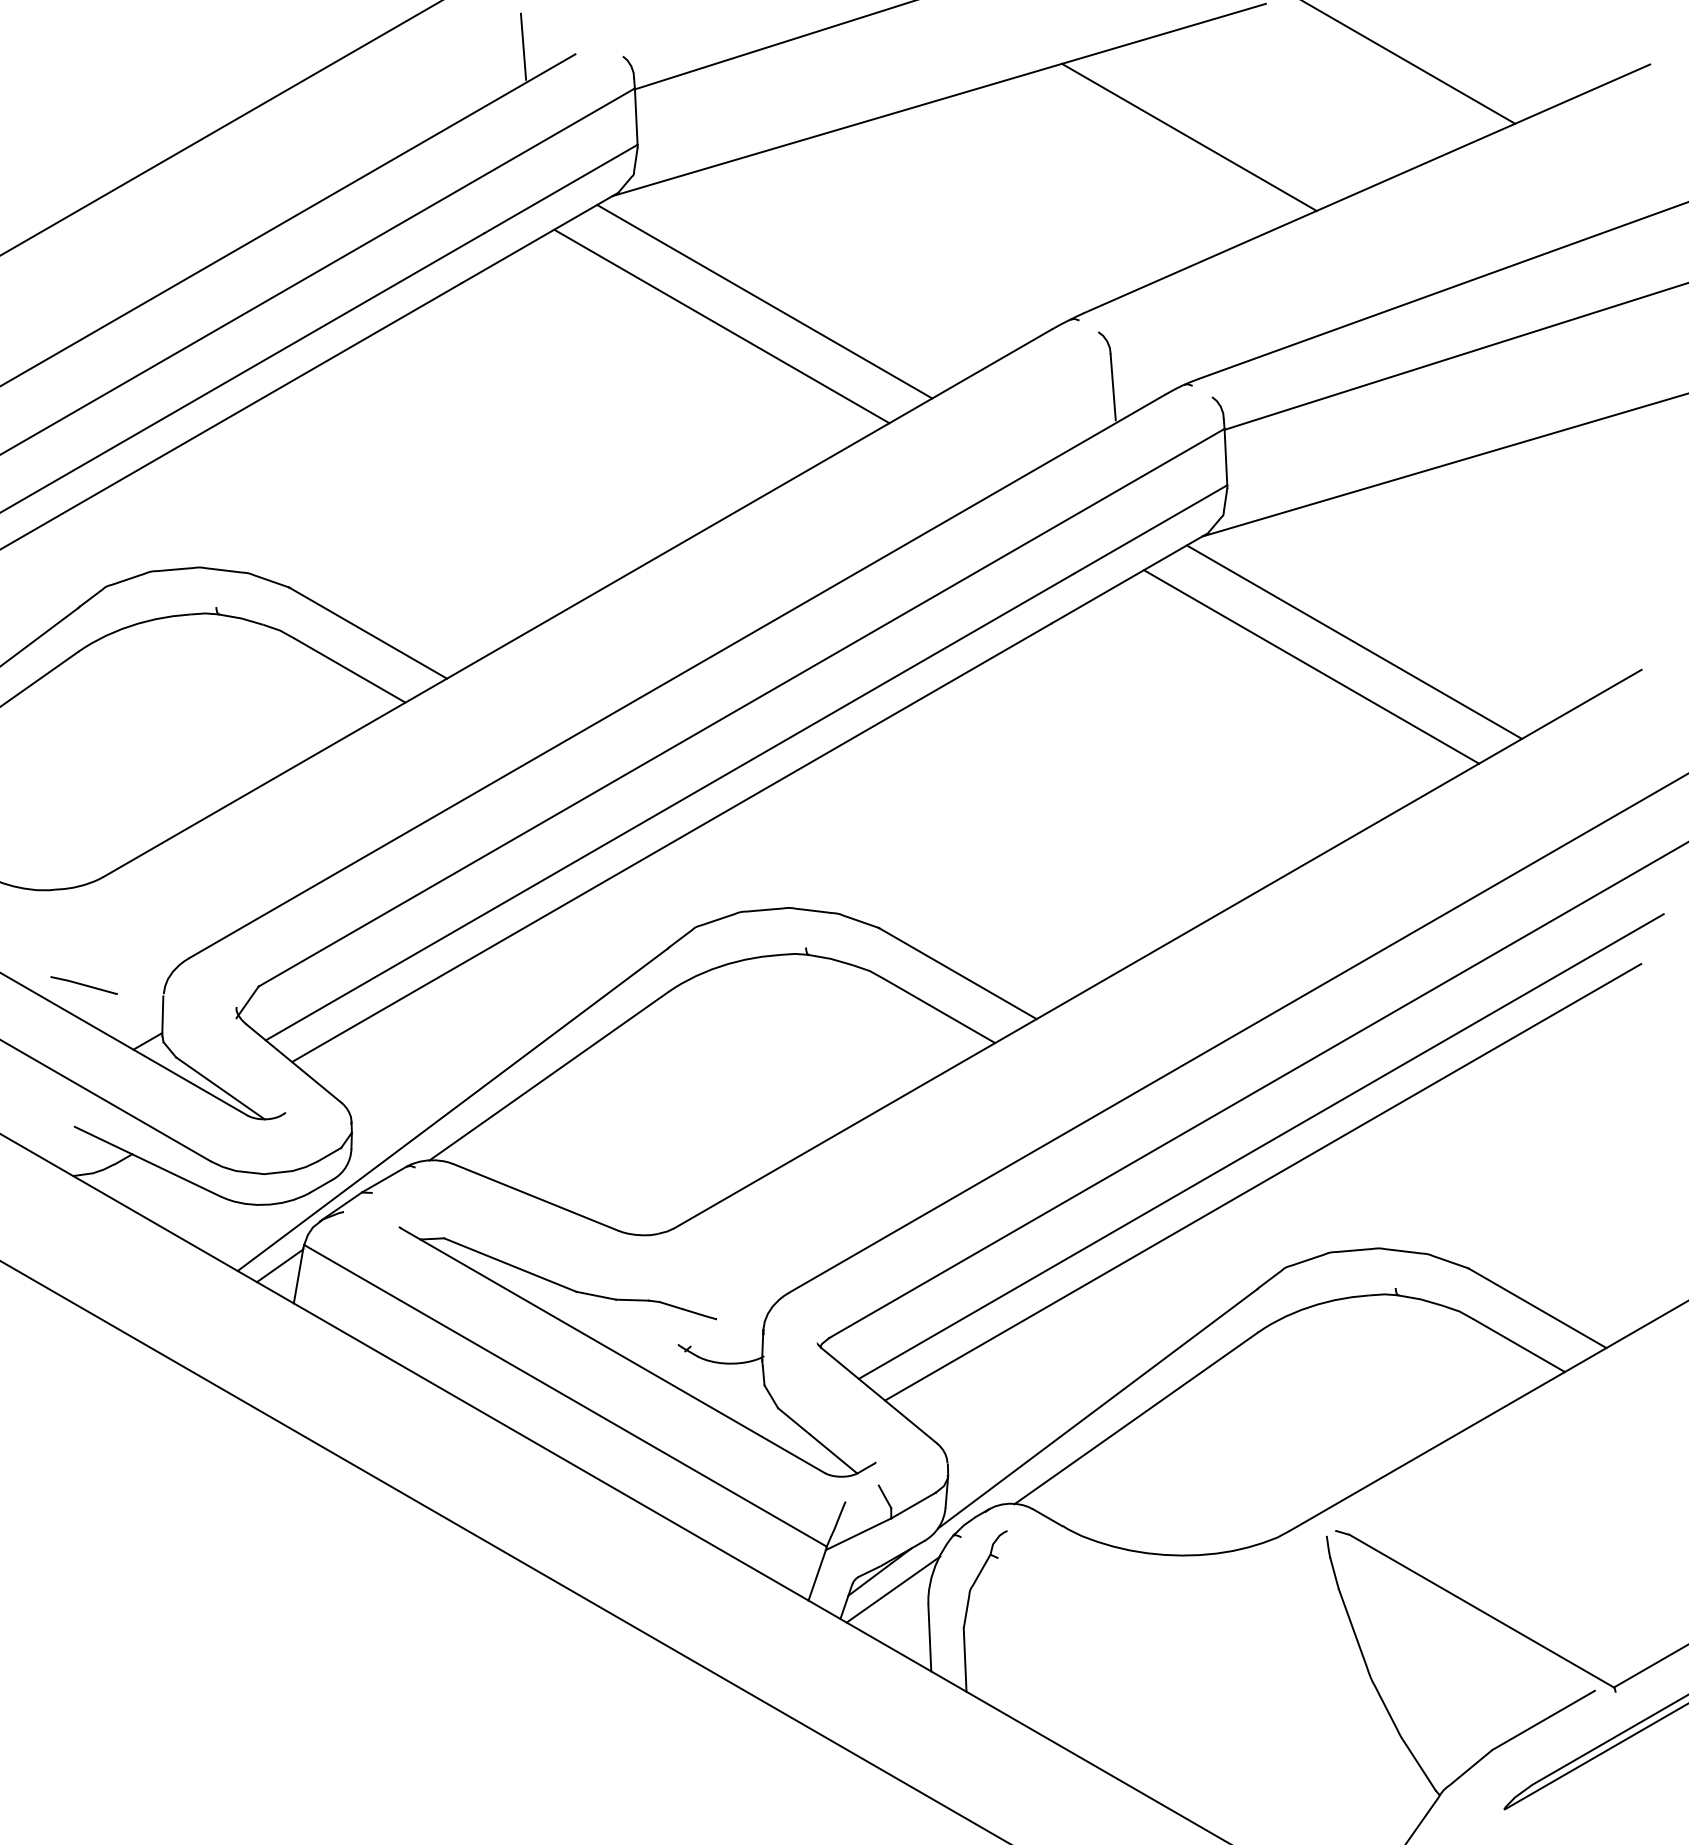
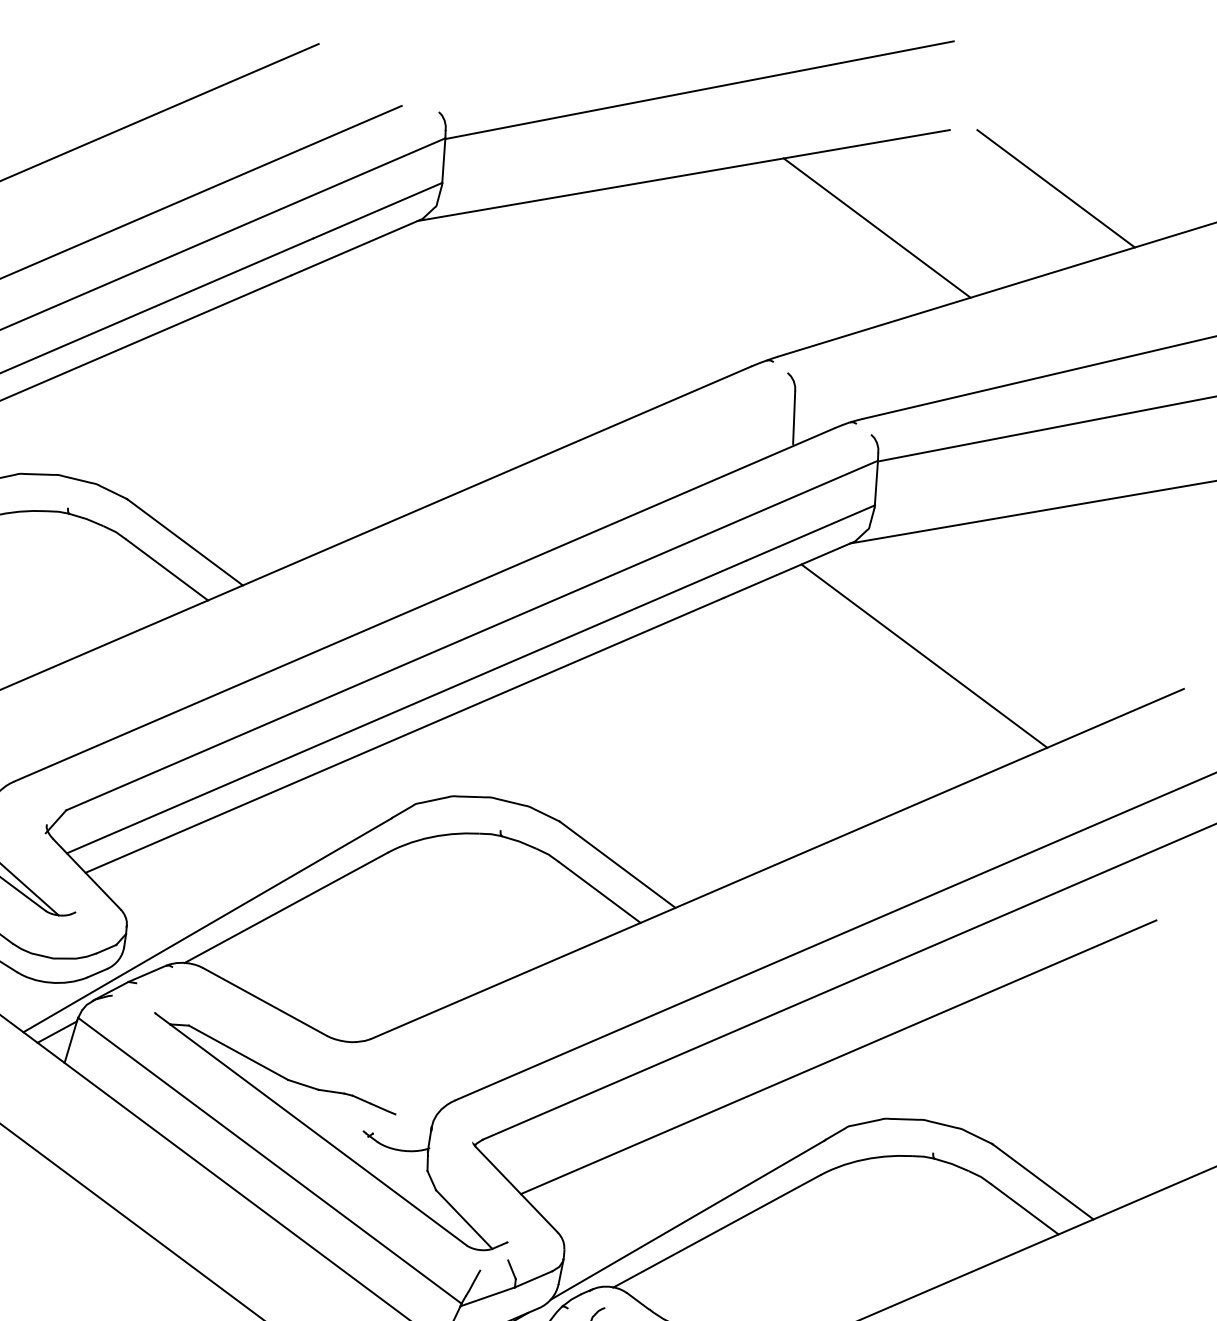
line: (523, 46) -> (361, 95), removed
line: (764, 301) -> (527, 317), removed
line: (721, 326) -> (491, 333), removed
line: (1354, 641) -> (960, 640), removed
line: (1260, 1146) -> (839, 1028), removed

